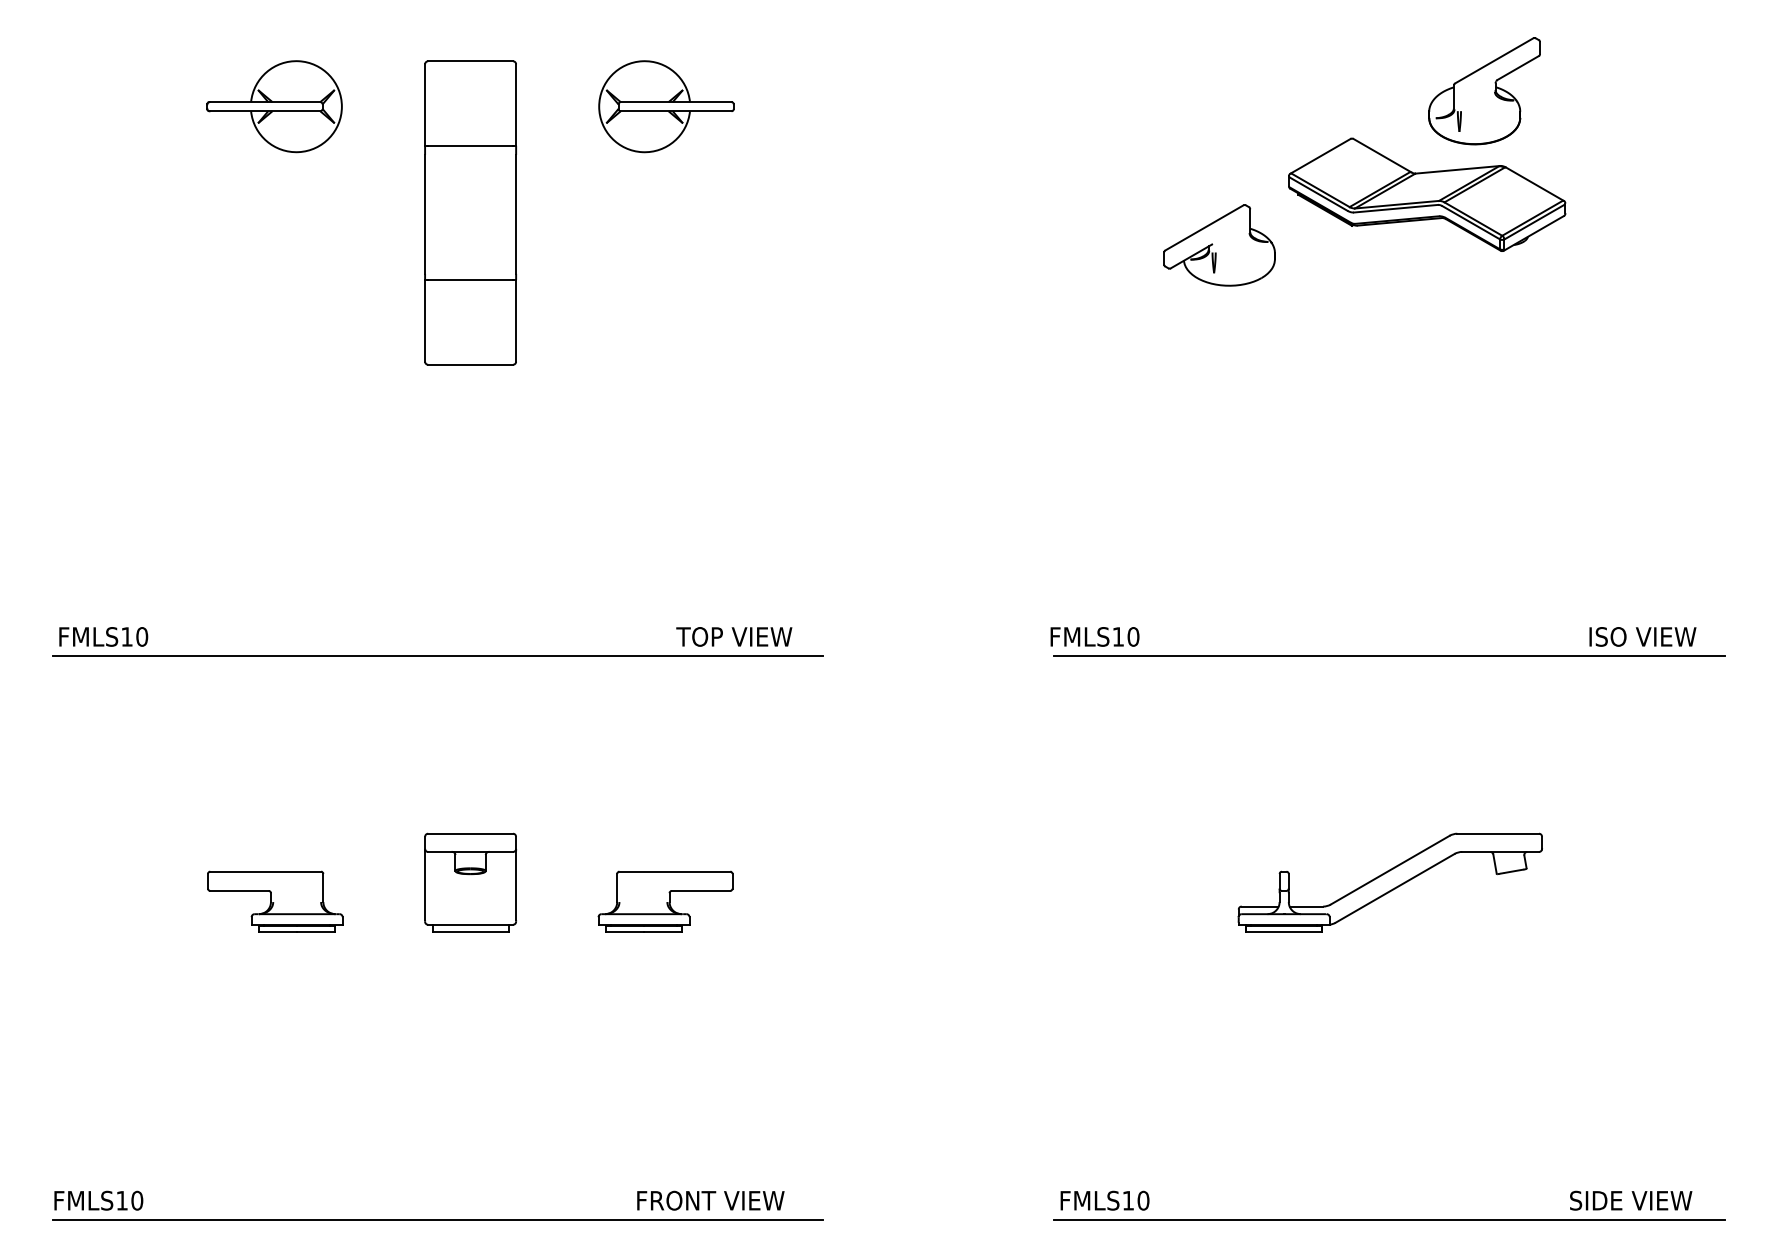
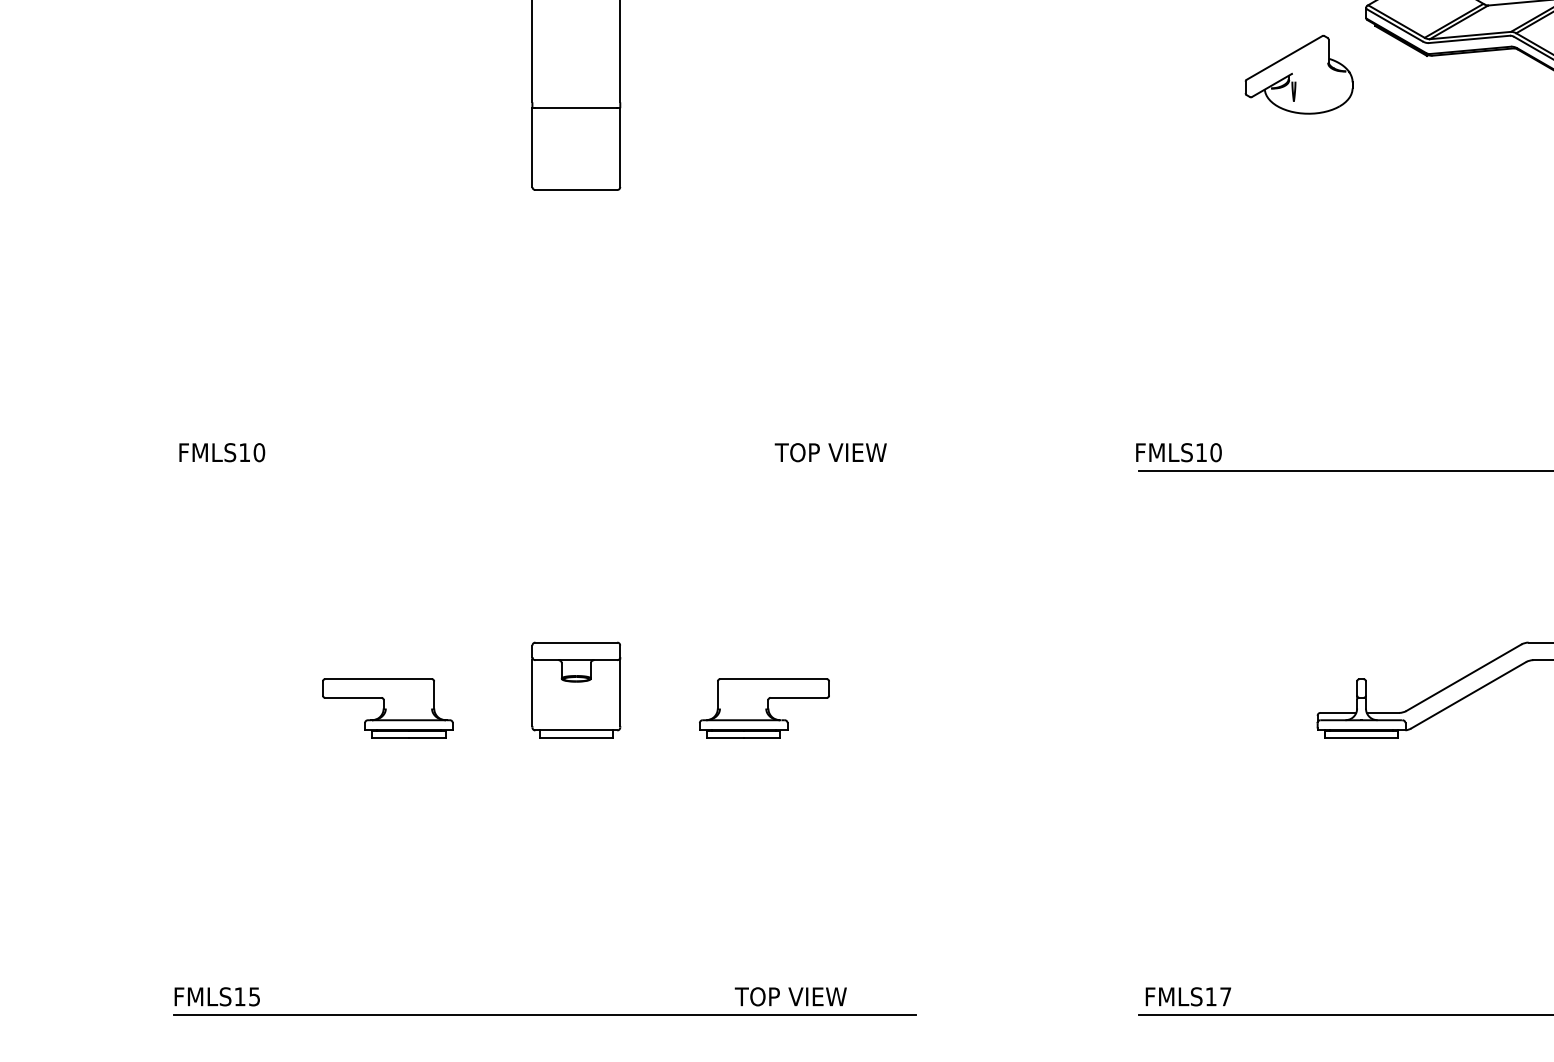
line: (437, 656) -> (544, 471), removed
text: (137, 1200) -> (254, 996), FMLS10 -> FMLS15
text: (709, 1200) -> (806, 996), FRONT VIEW -> TOP VIEW
text: (1143, 1200) -> (1225, 996), FMLS10 -> FMLS17

